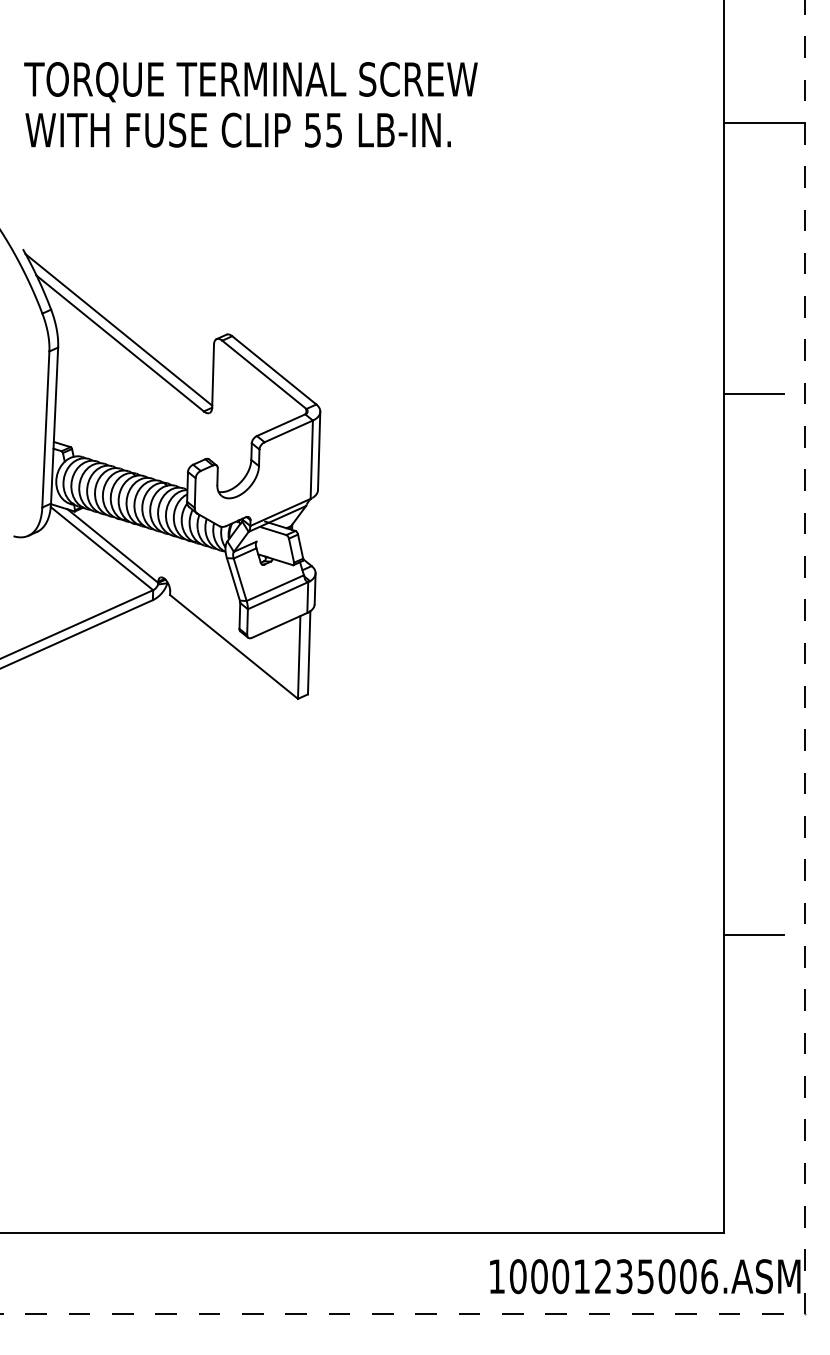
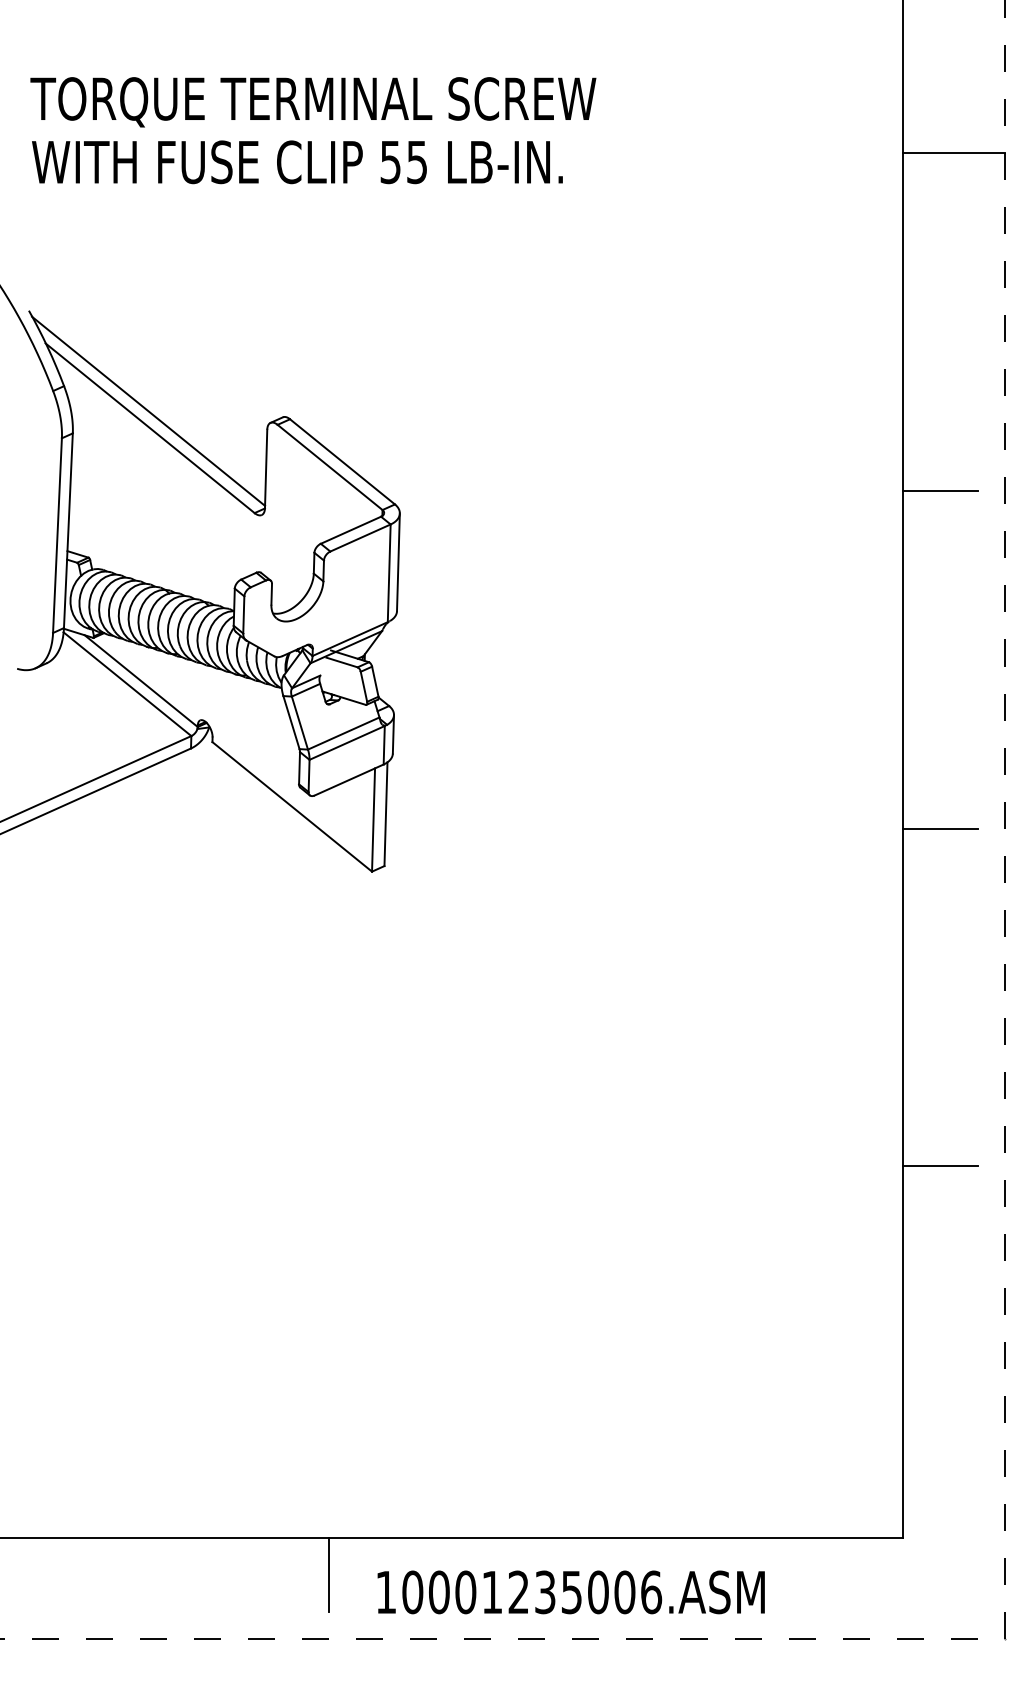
line: (753, 664) -> (940, 828), added
line: (263, 1262) -> (329, 1574), added
text: (644, 1276) -> (570, 1592), moved

